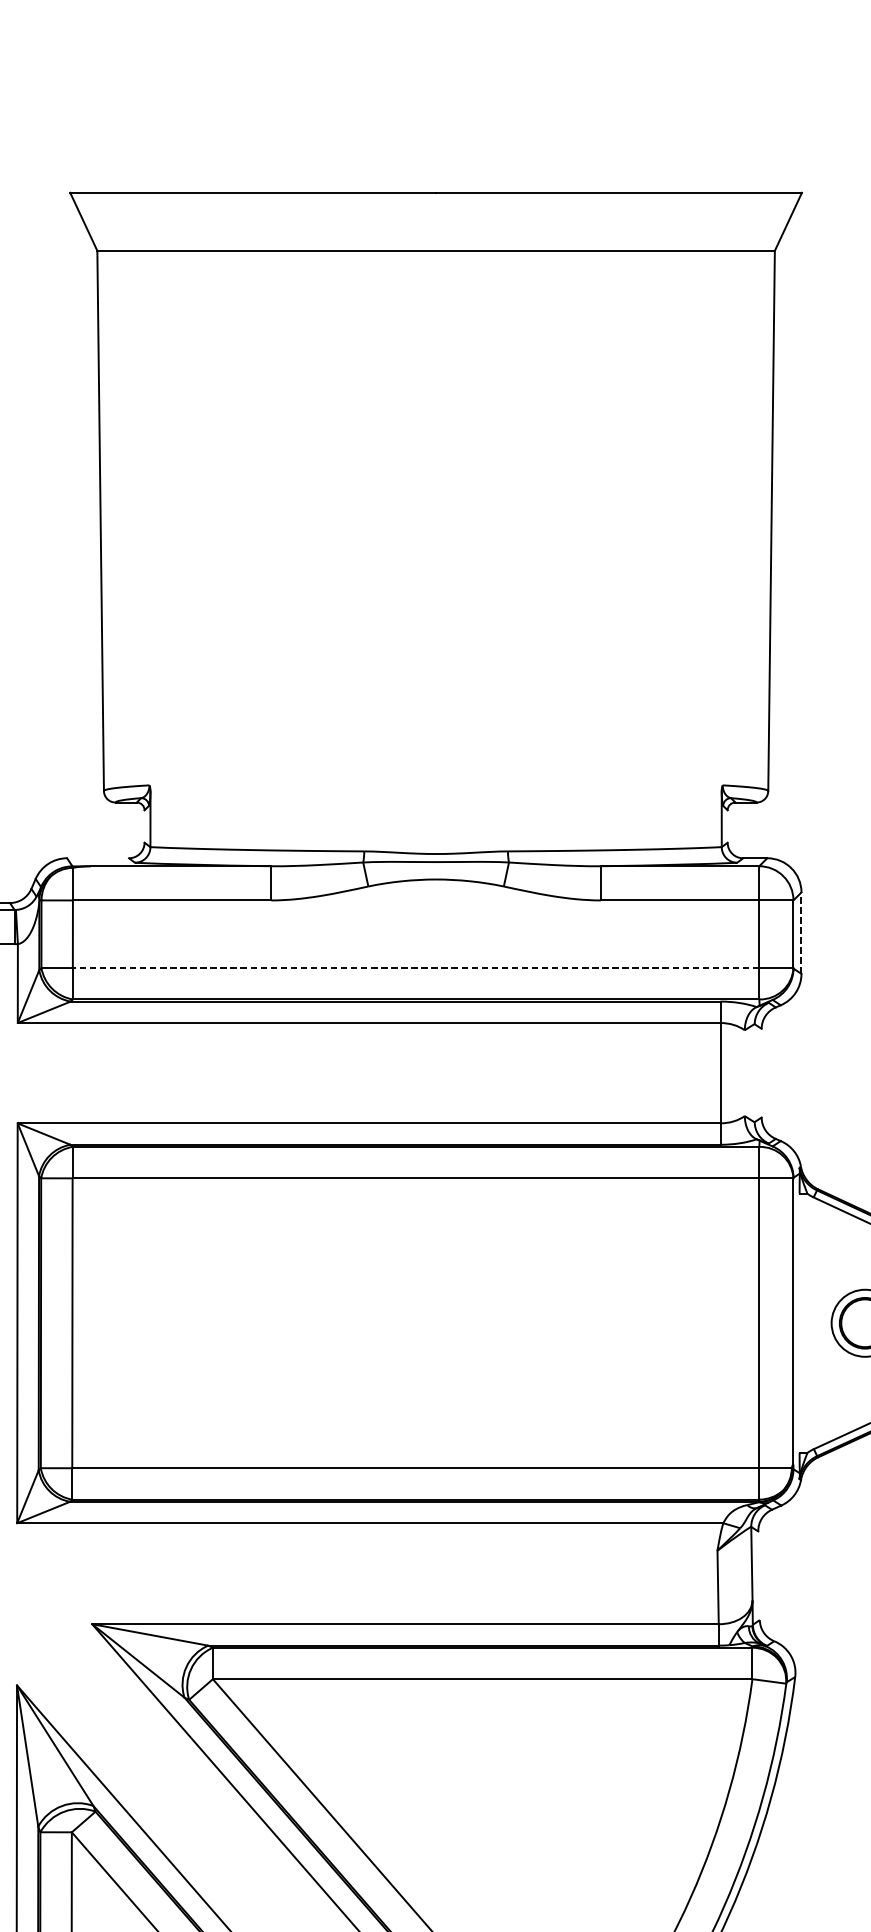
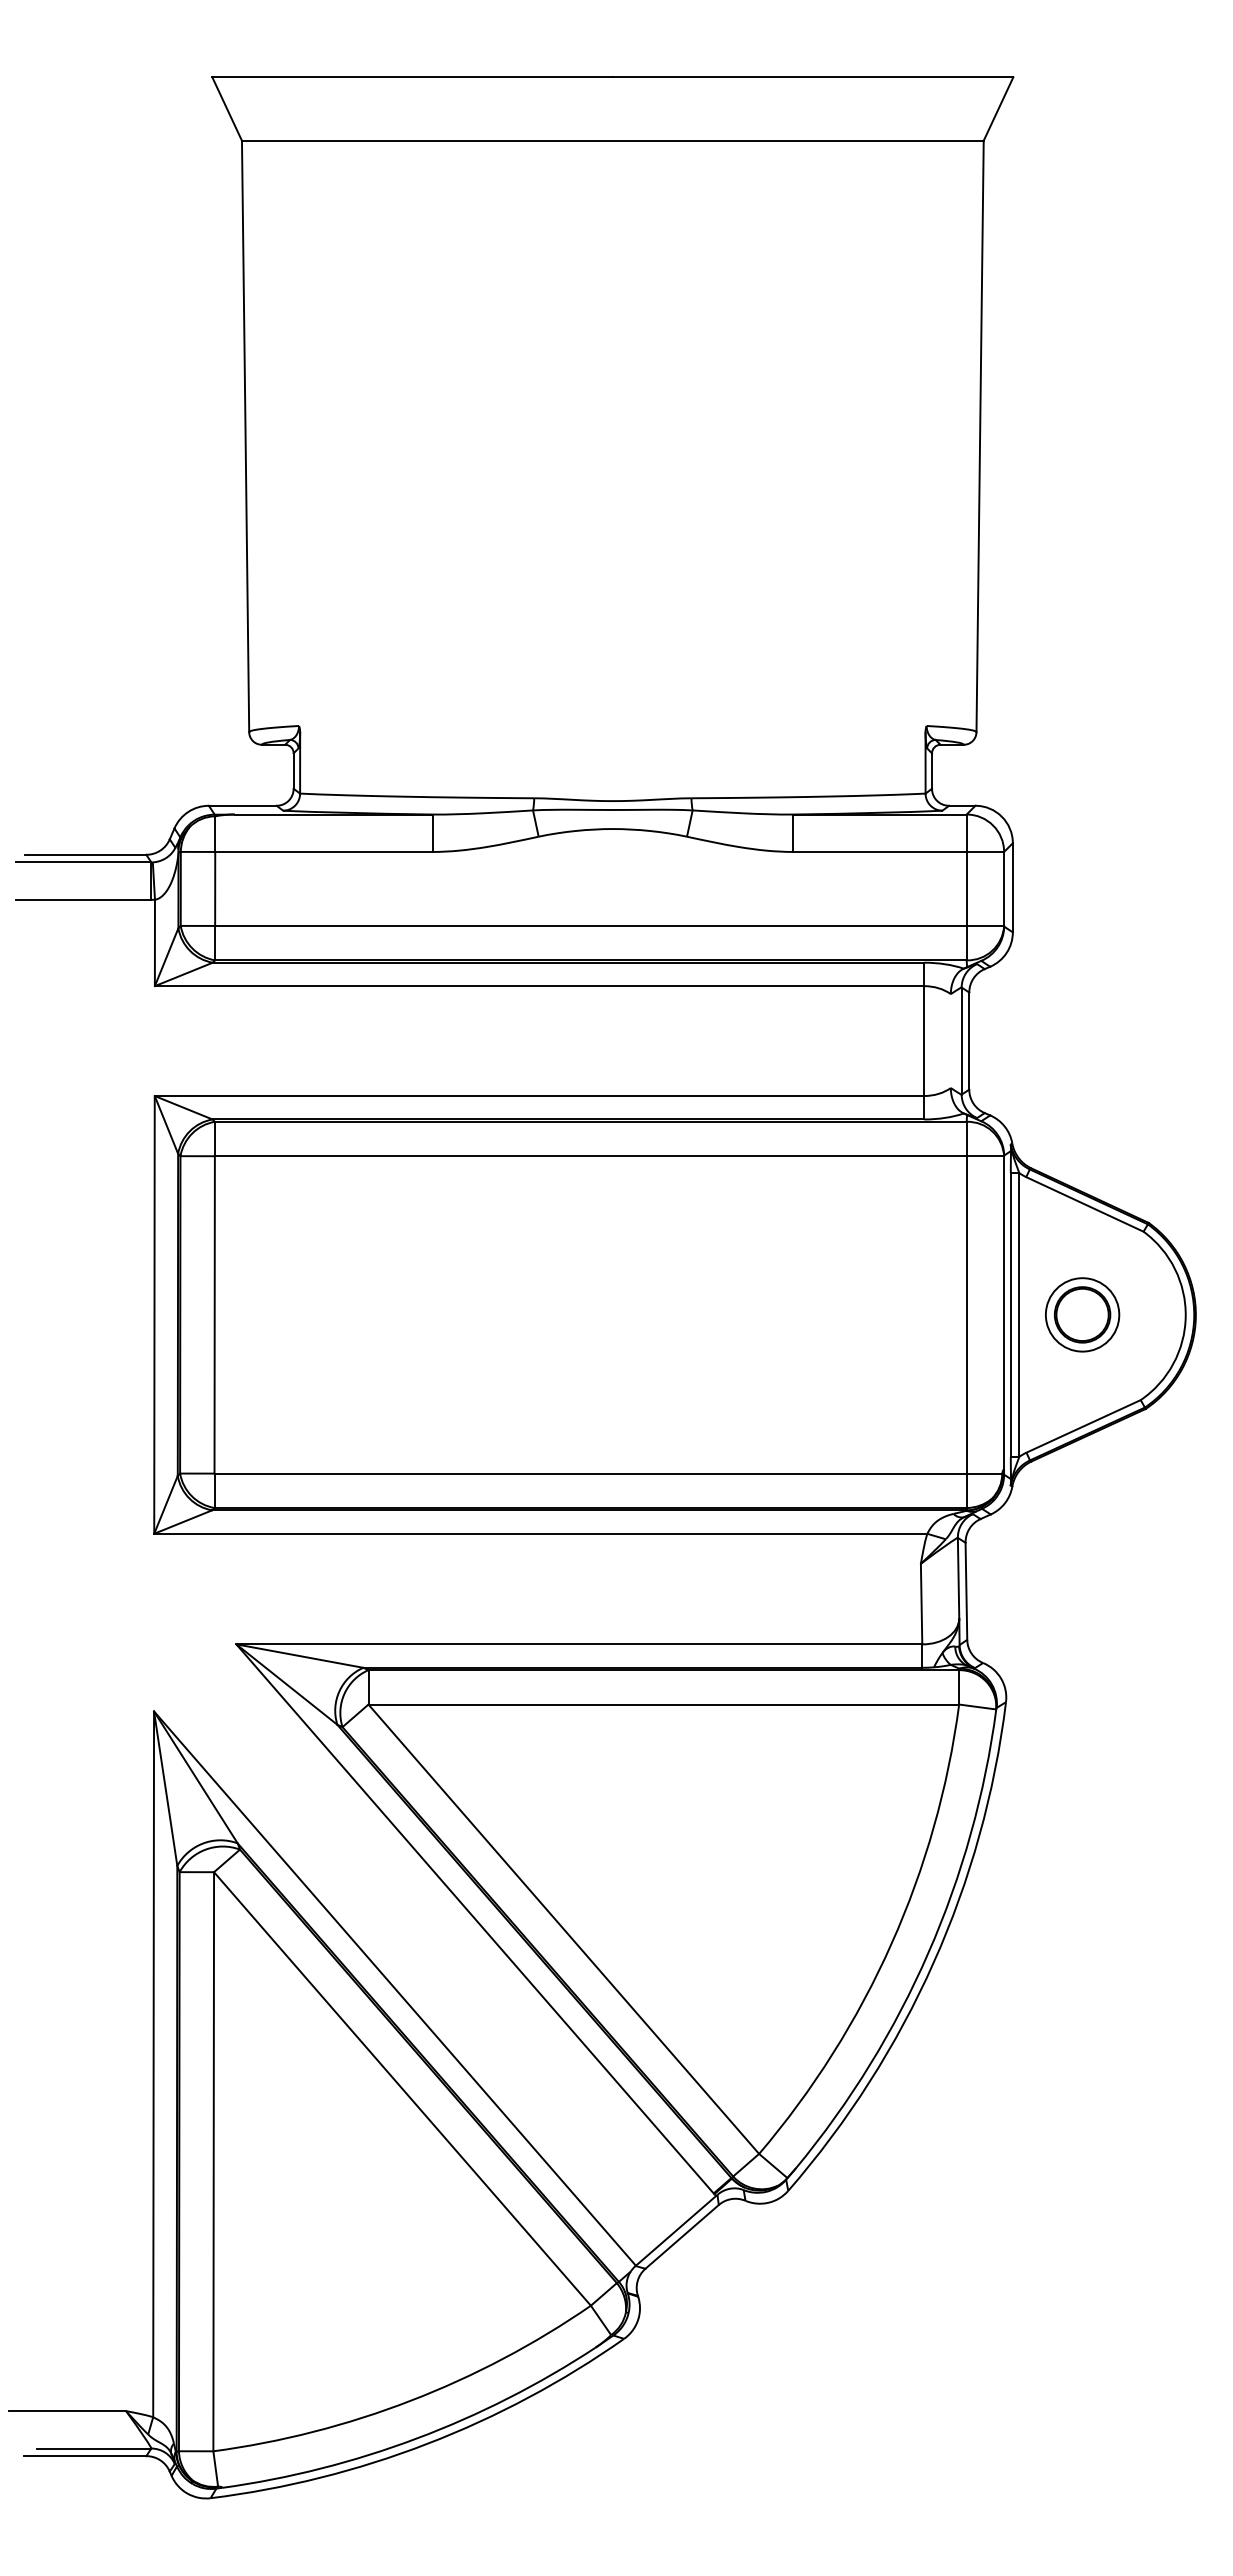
line: (144, 826) -> (293, 770), added
line: (728, 826) -> (932, 770), added
line: (97, 857) -> (242, 805), added
line: (801, 932) -> (1012, 887), dashed -> solid
line: (415, 967) -> (590, 925), dashed -> solid
line: (754, 1072) -> (961, 1040), added
line: (761, 1072) -> (969, 1040), added
line: (799, 1322) -> (1010, 1314), added
line: (807, 1322) -> (1019, 1314), added
line: (759, 1575) -> (966, 1590), added

